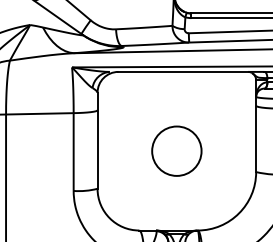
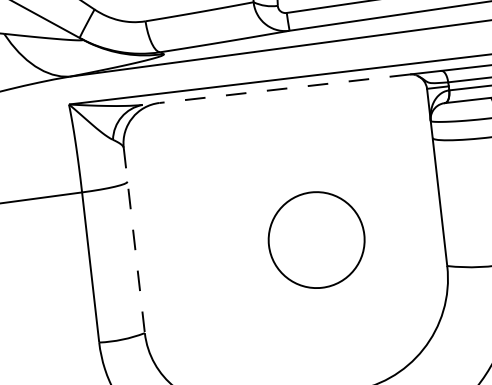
line: (183, 71) -> (284, 87), solid -> dashed
line: (97, 140) -> (134, 239), solid -> dashed
circle: (176, 150) -> (315, 238), moved

